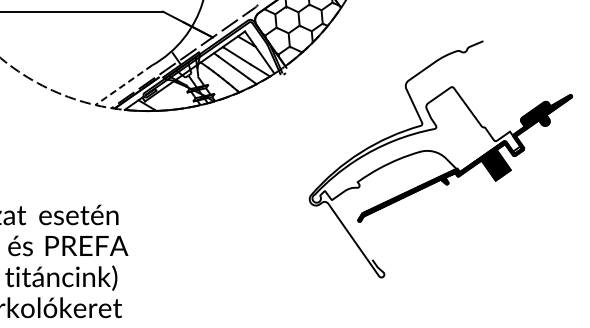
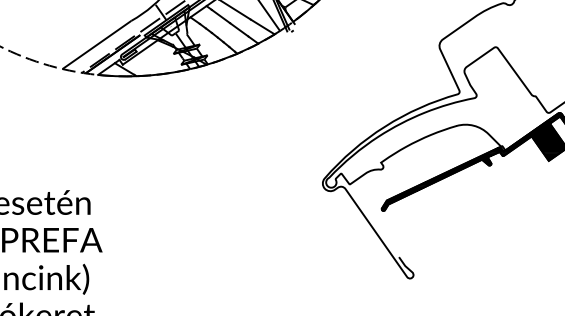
line: (123, 85) -> (96, 45), dashed -> solid

